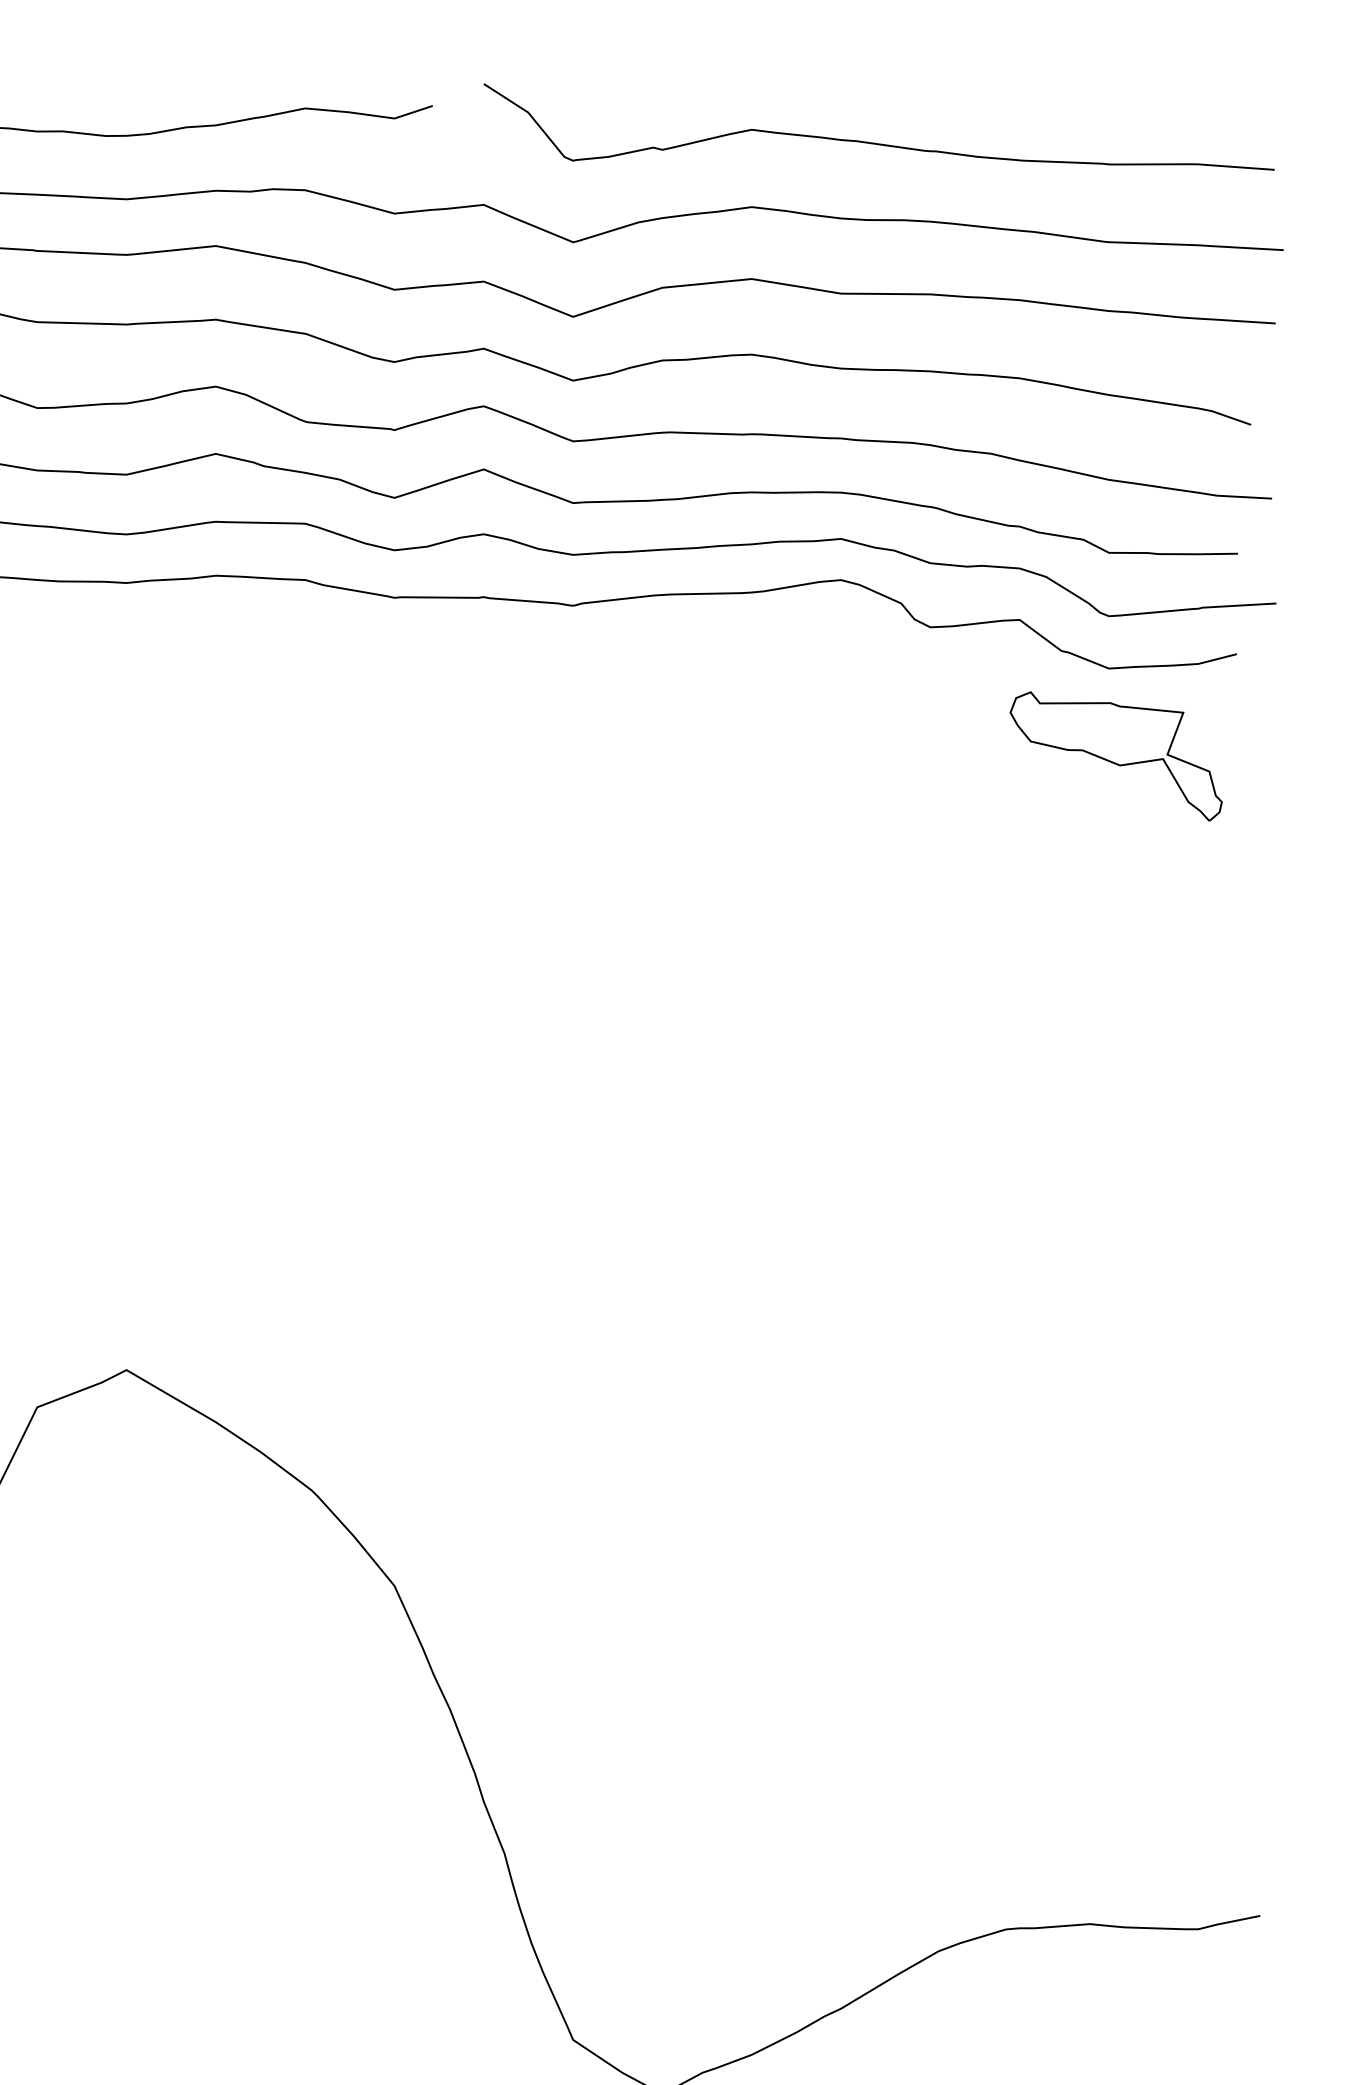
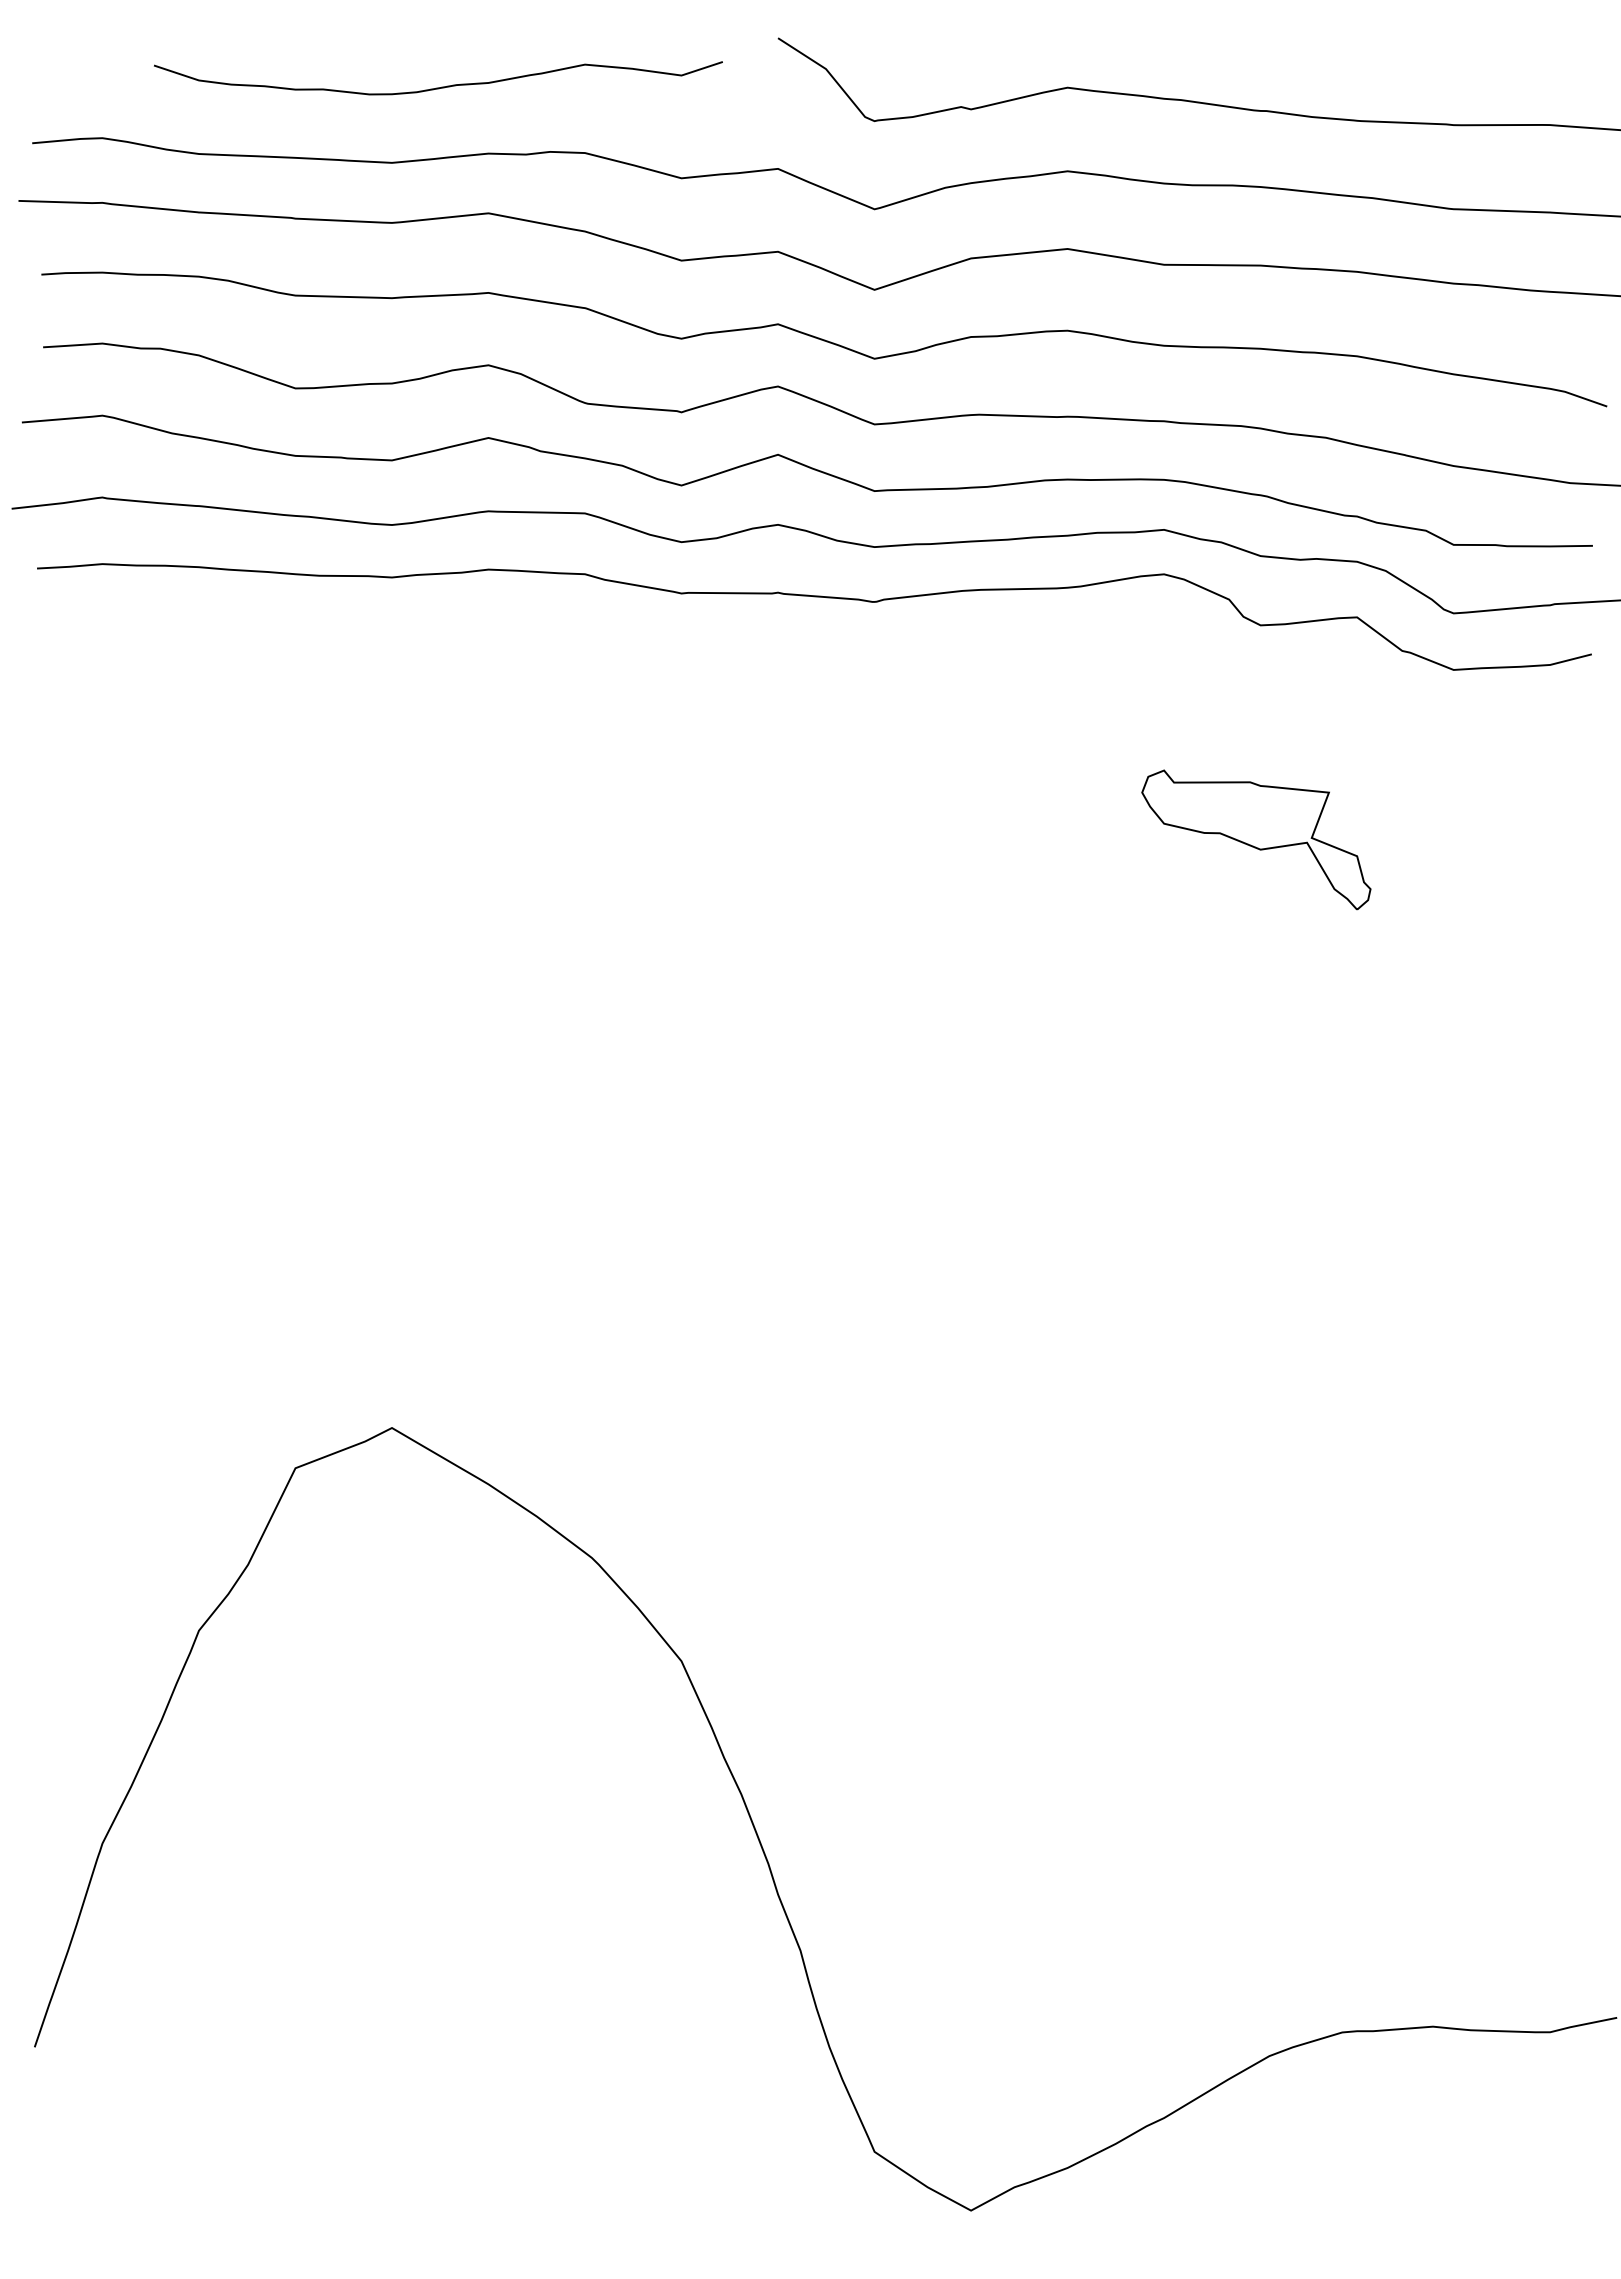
part: (1116, 756) -> (1256, 839), moved

